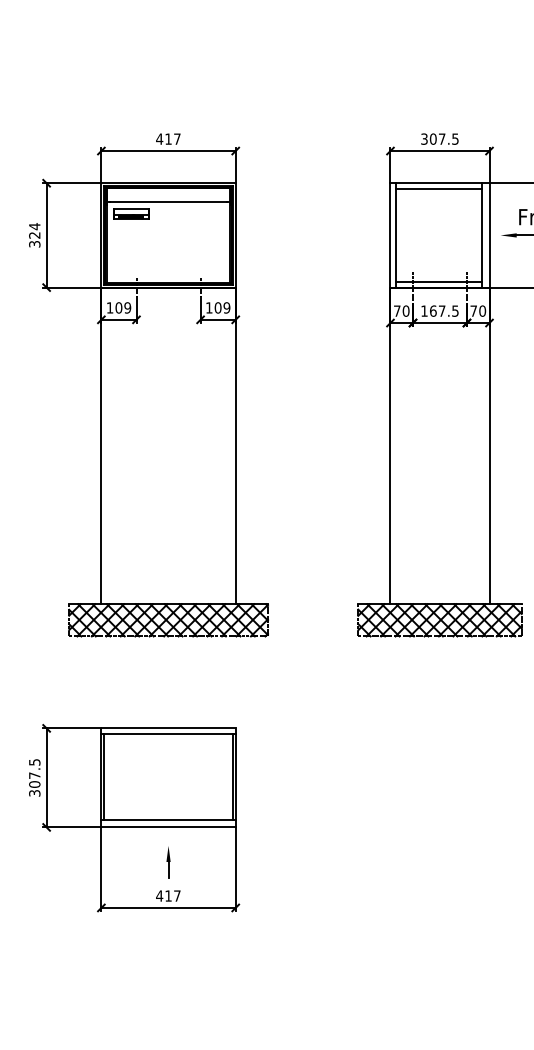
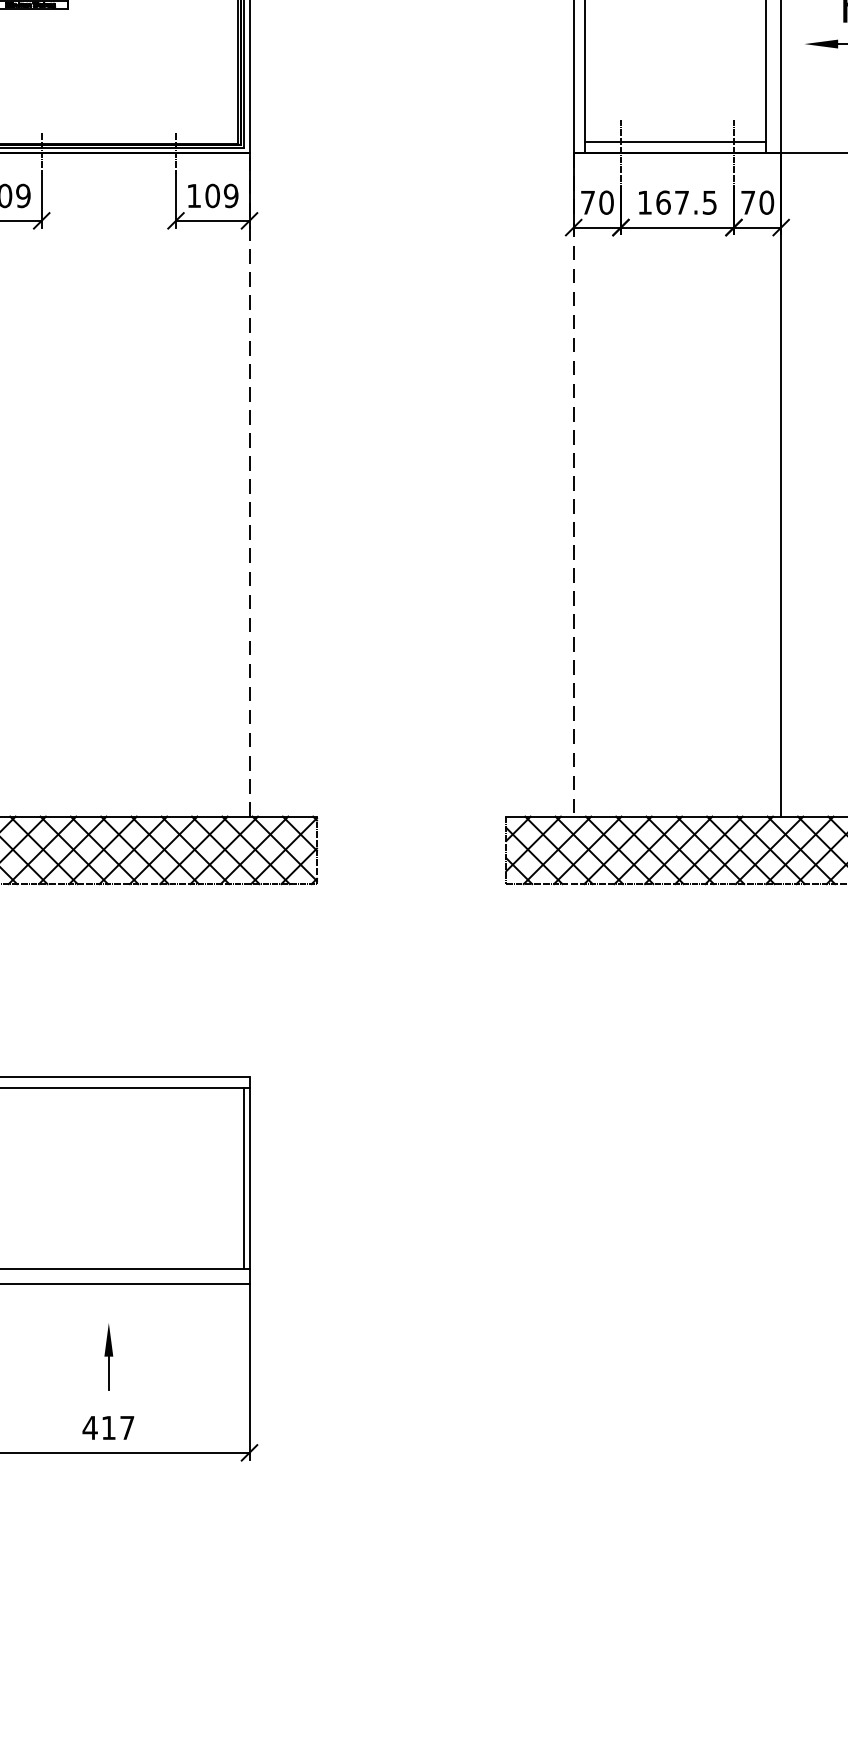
line: (235, 445) -> (249, 484), solid -> dashed
line: (390, 446) -> (573, 486), solid -> dashed

